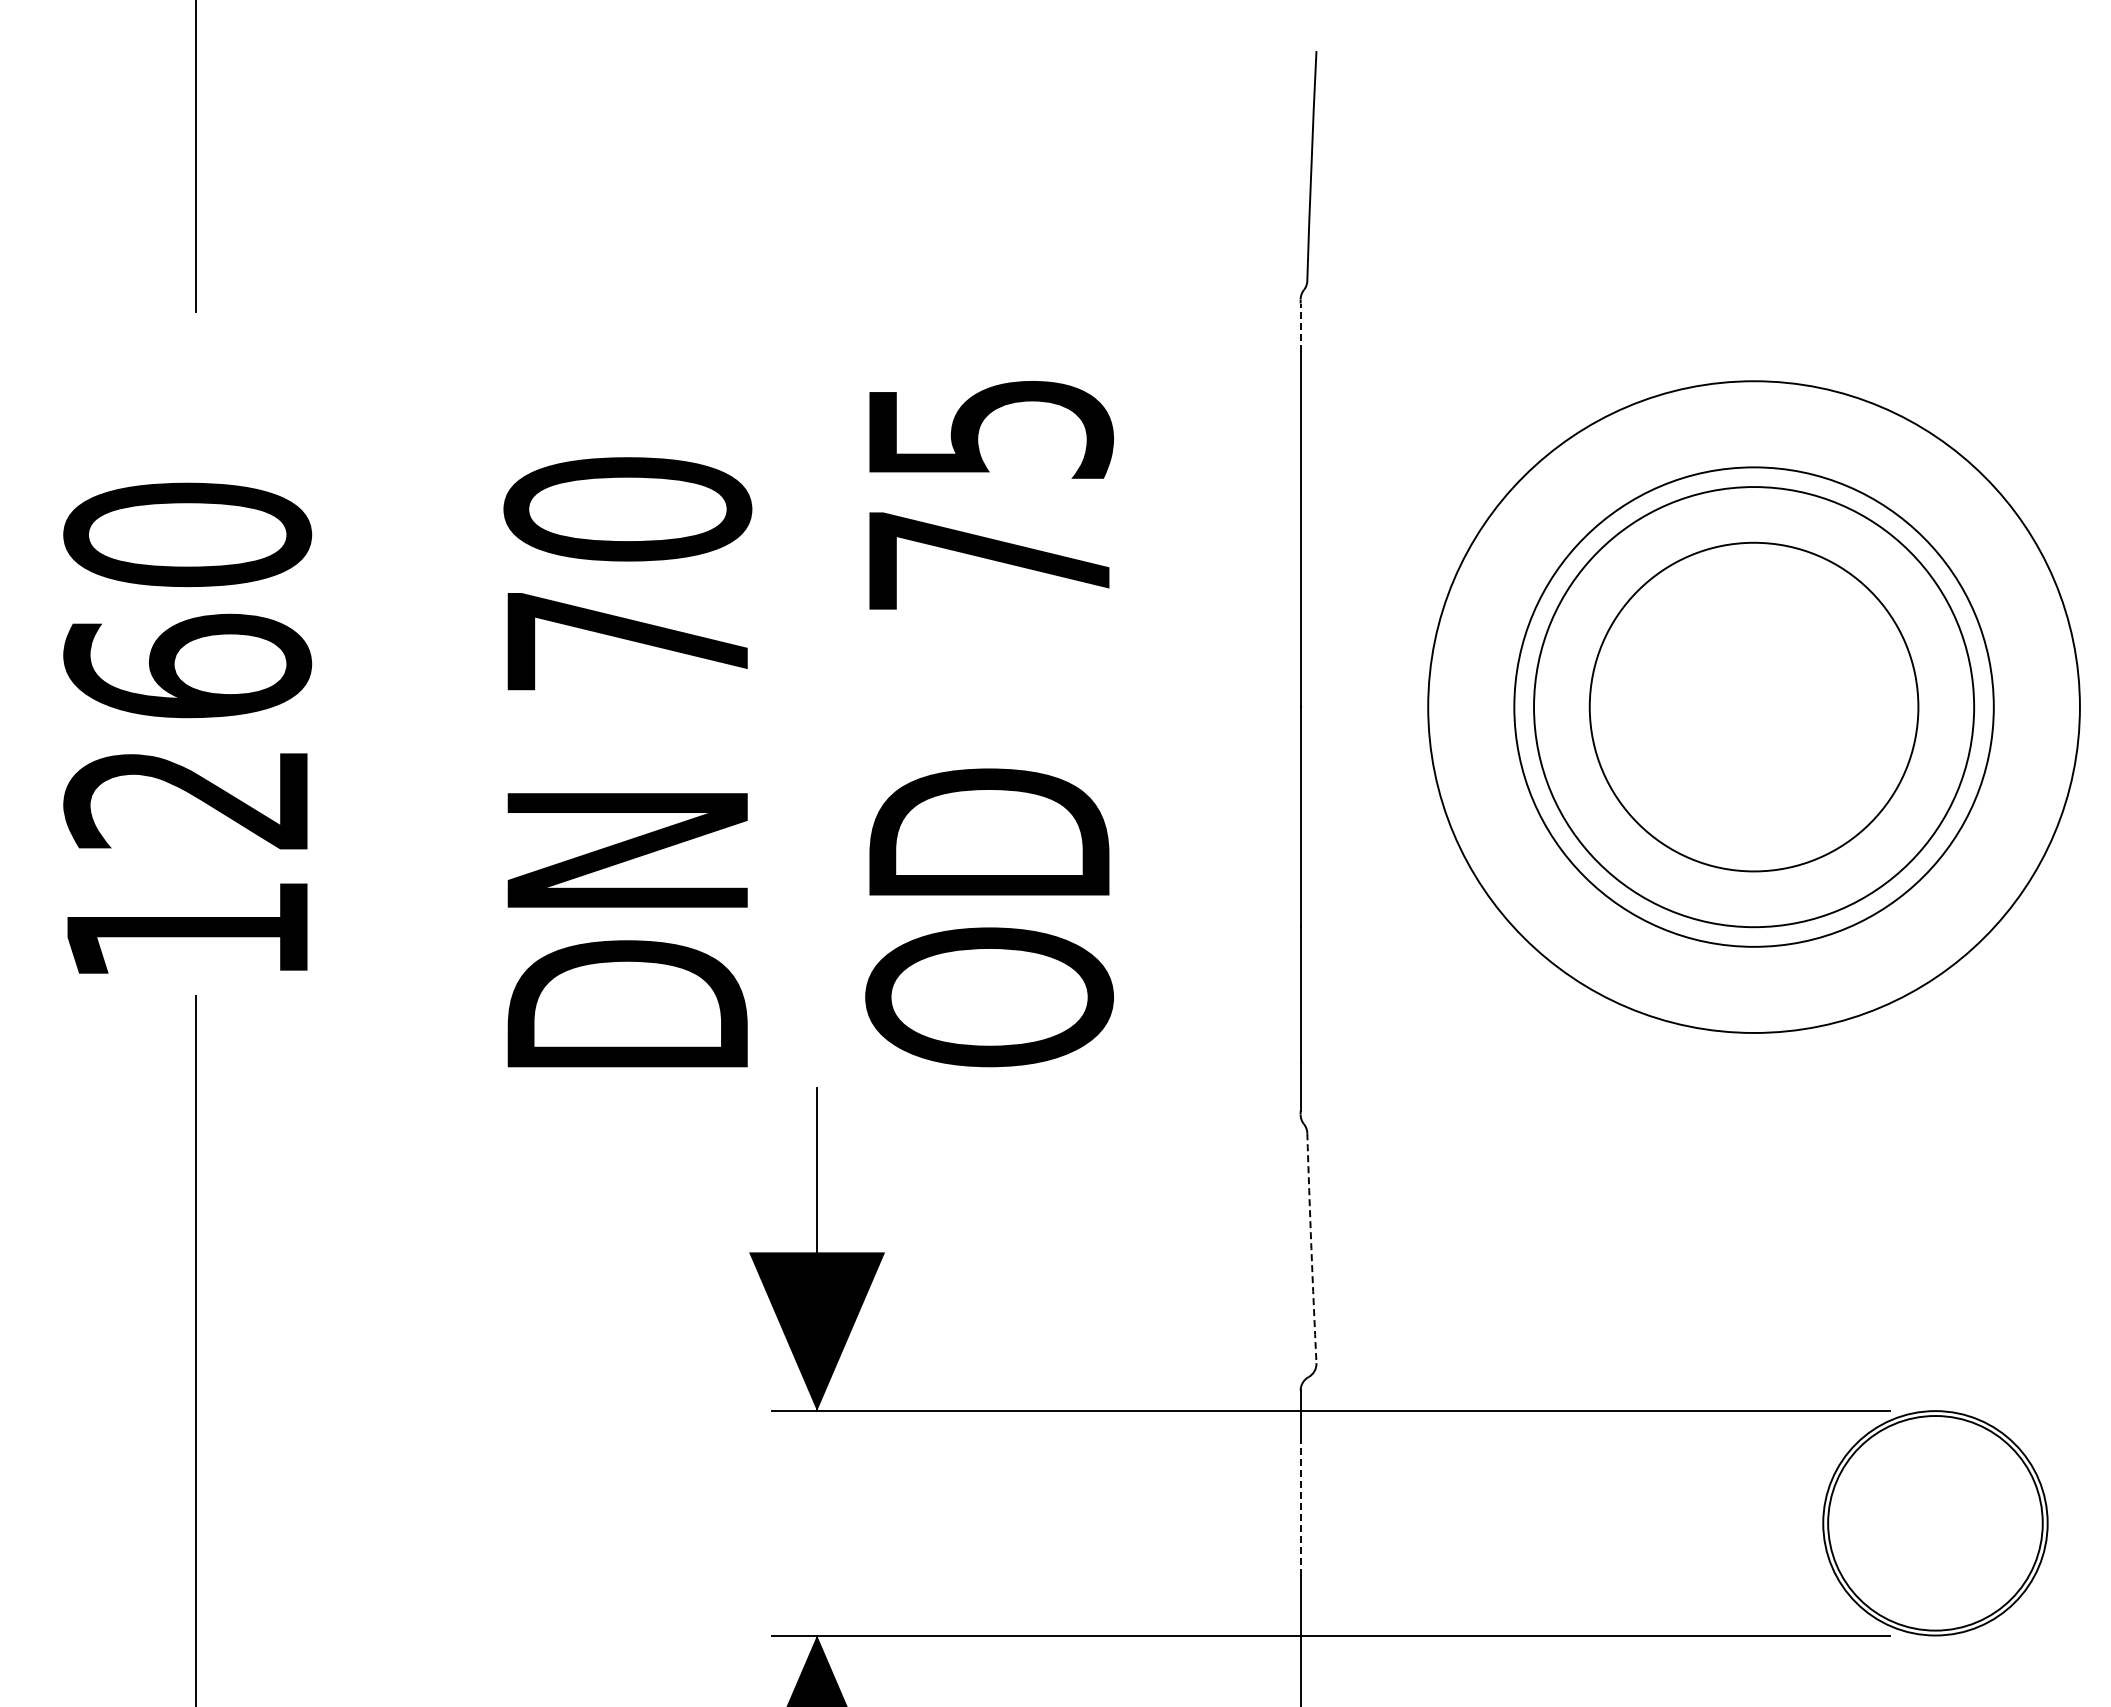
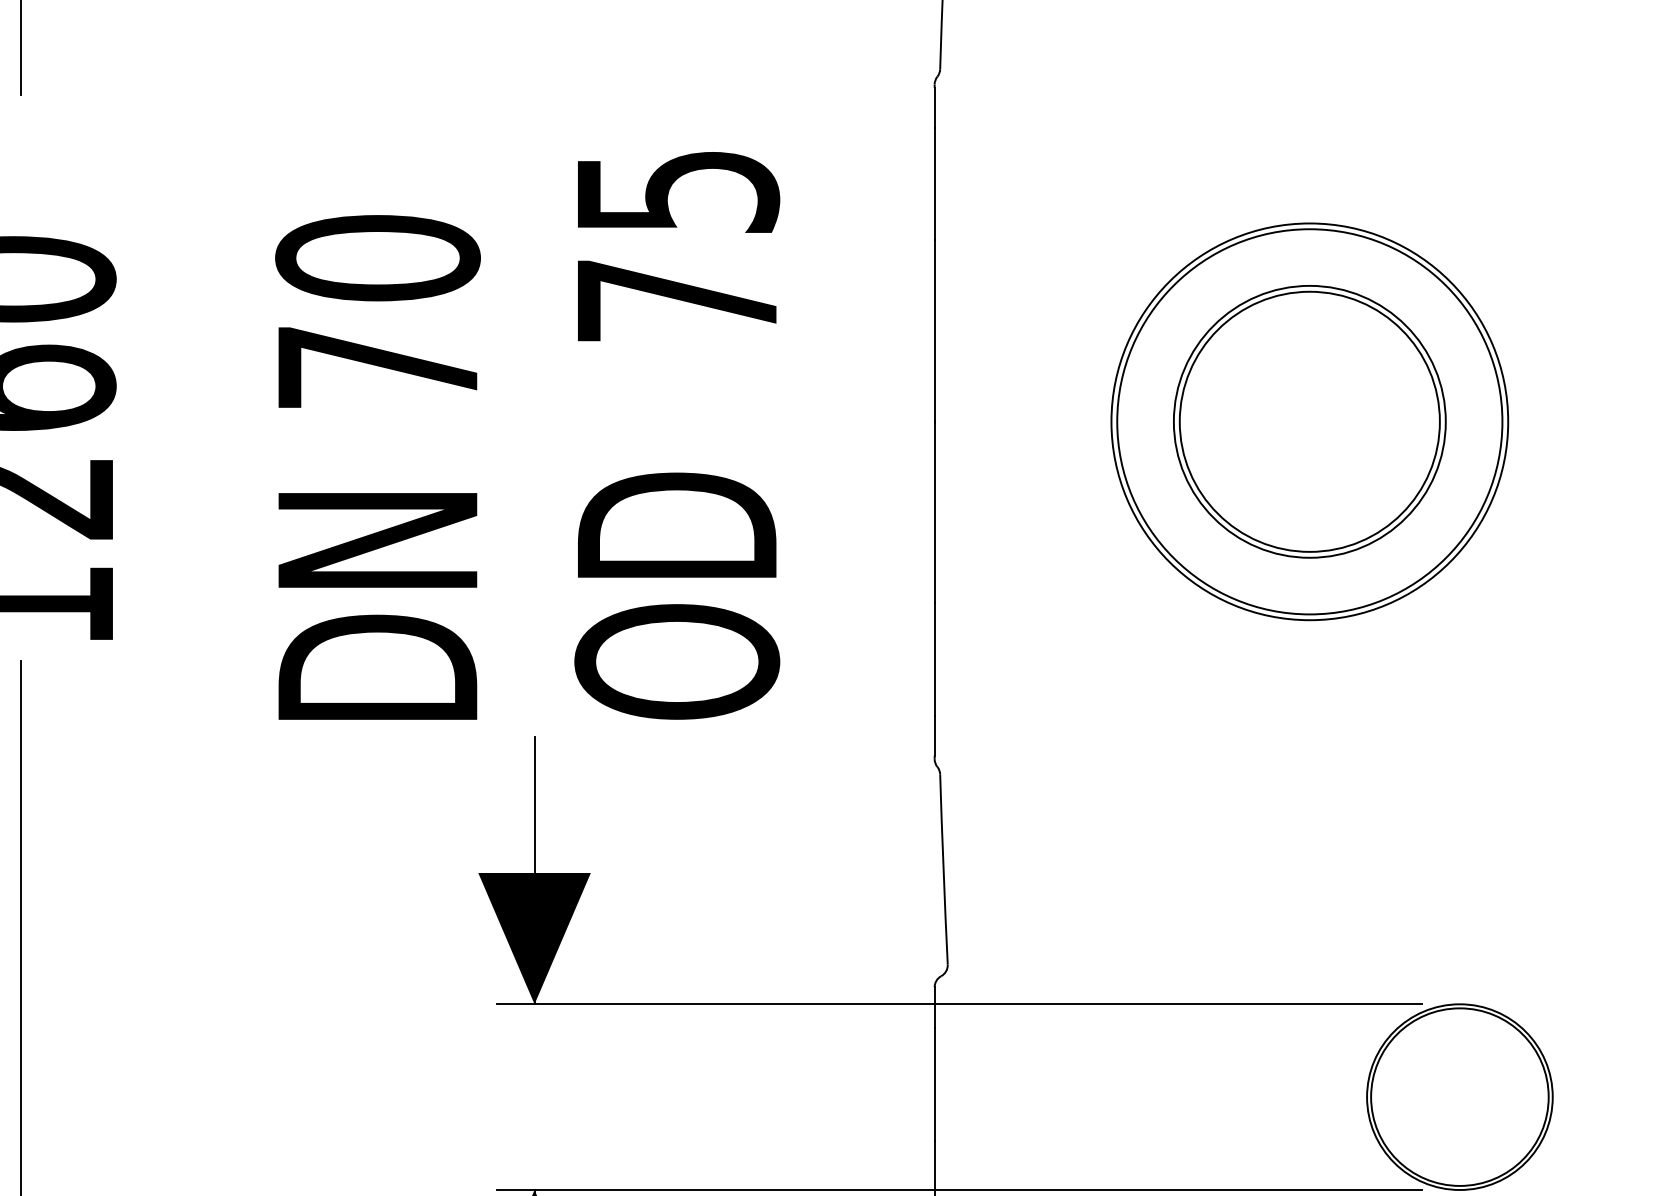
line: (1300, 327) -> (934, 107), dashed -> solid
circle: (1753, 706) -> (1309, 421), size x0.71
circle: (1753, 706) -> (1309, 421), size x0.71
arc: (1311, 1248) -> (943, 869), dashed -> solid
line: (1300, 1508) -> (934, 1084), dashed -> solid

